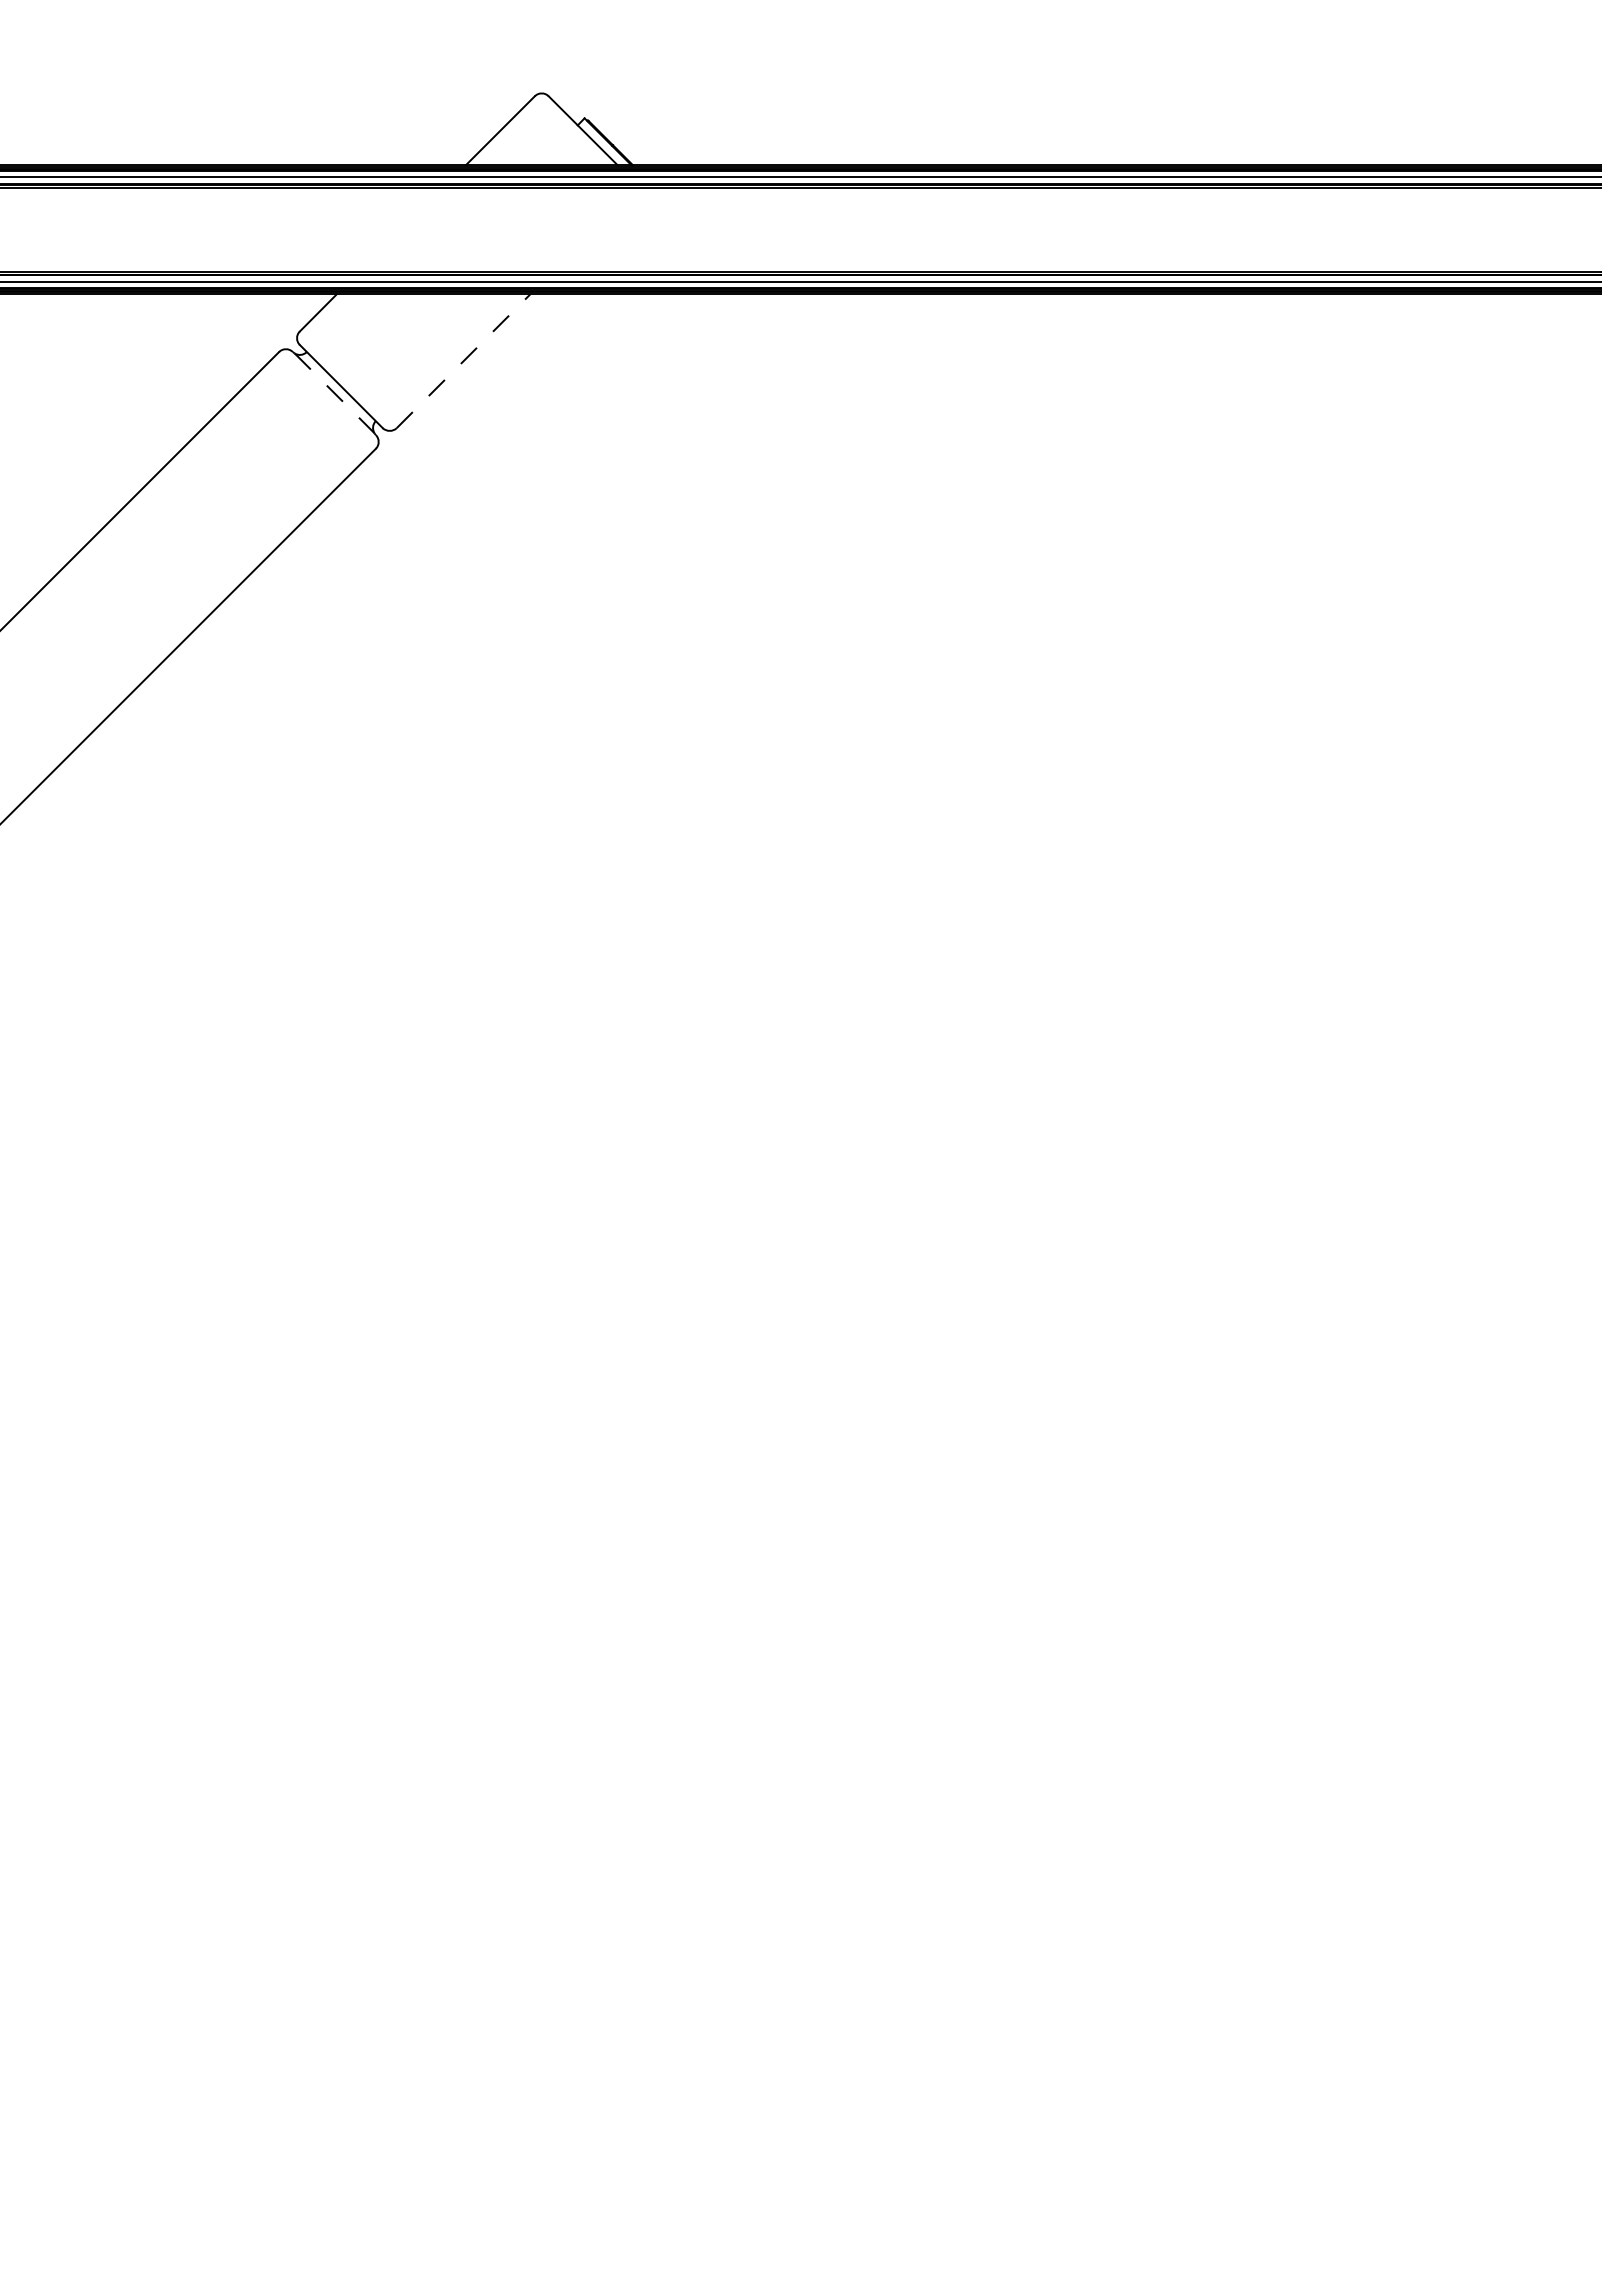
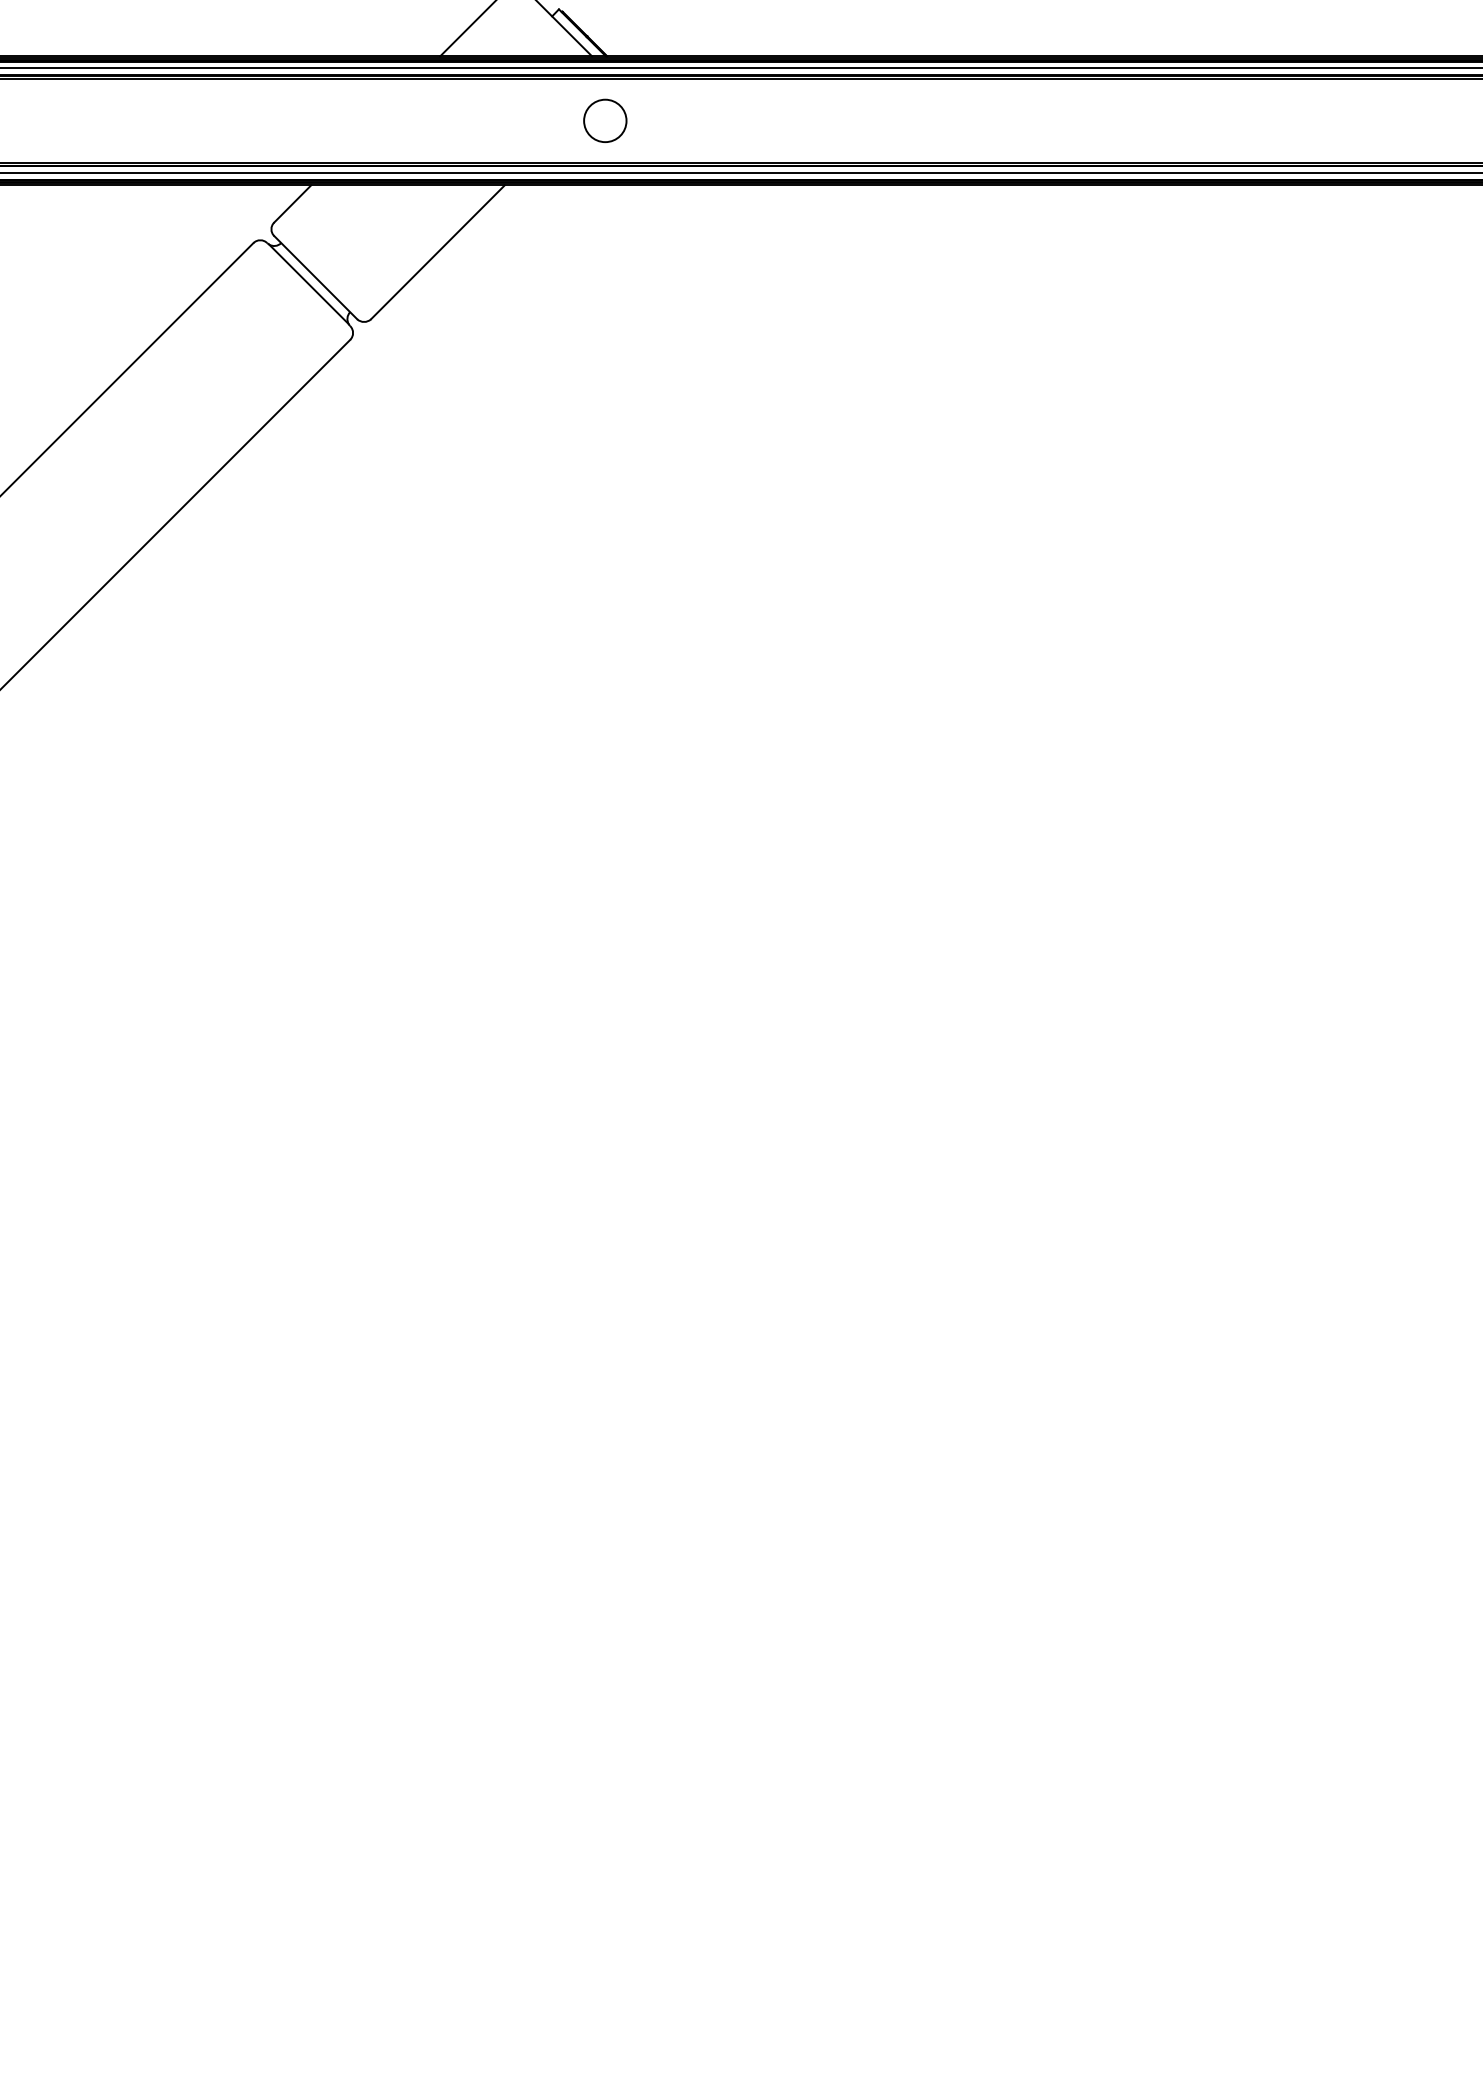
circle: (630, 229) -> (604, 120), added
line: (463, 361) -> (437, 252), dashed -> solid
line: (334, 393) -> (308, 284), dashed -> solid

